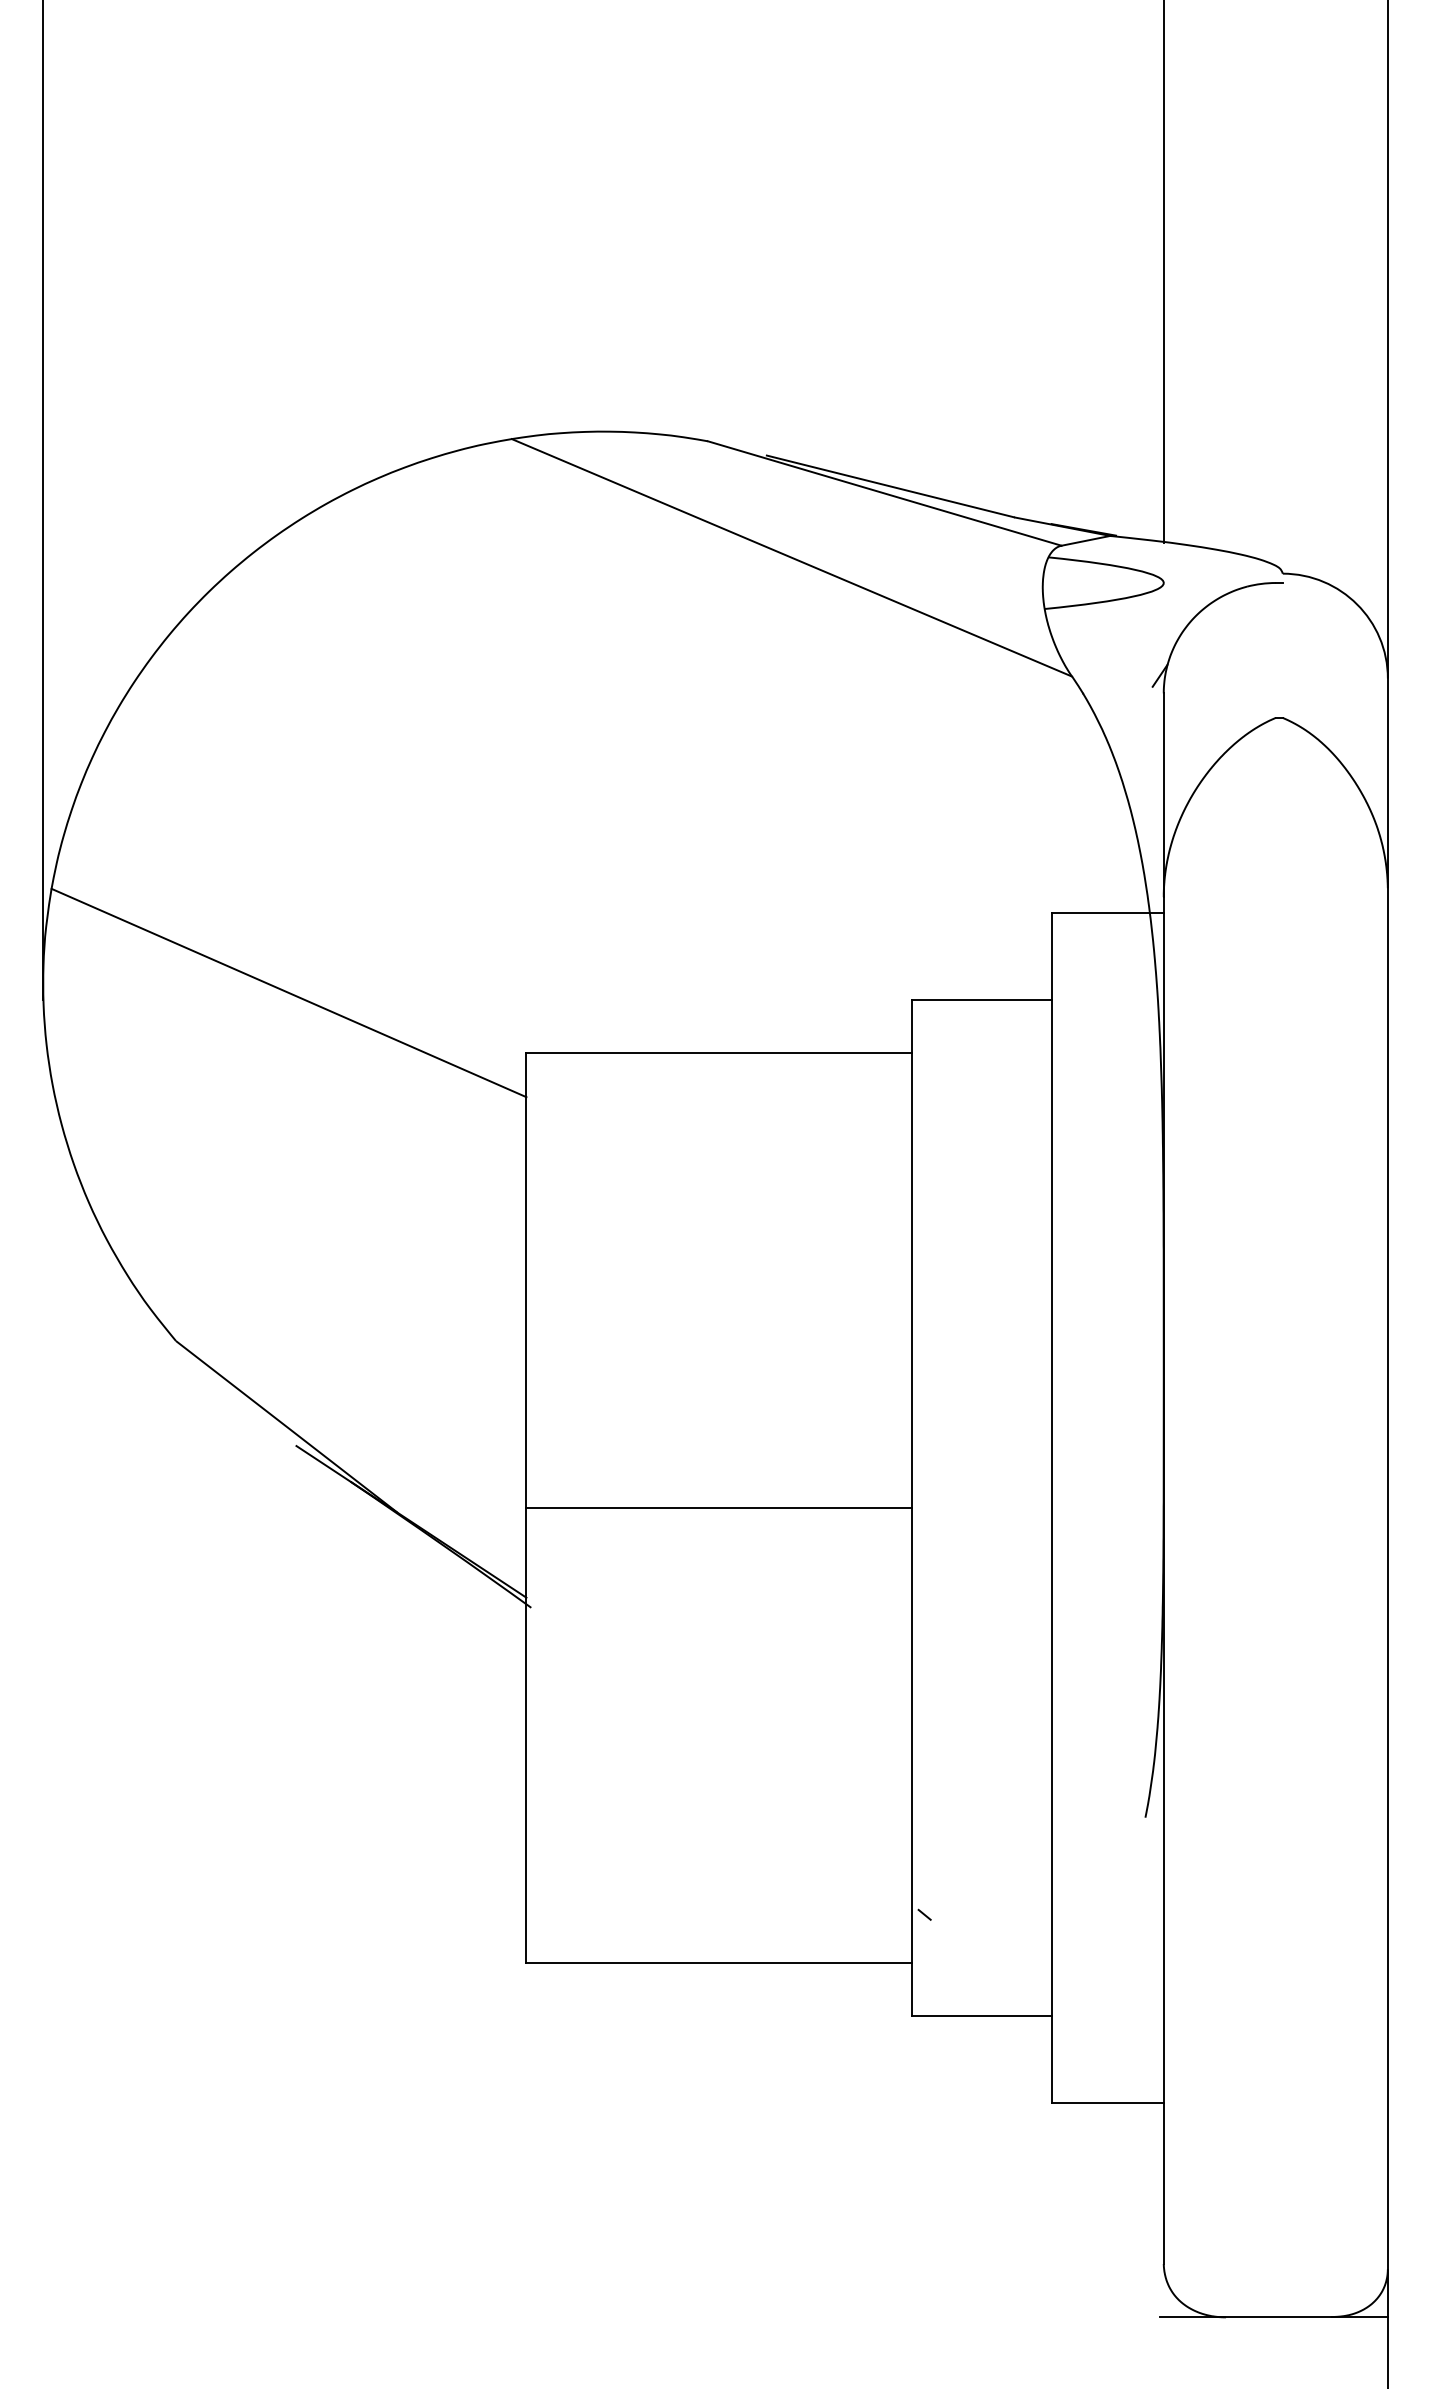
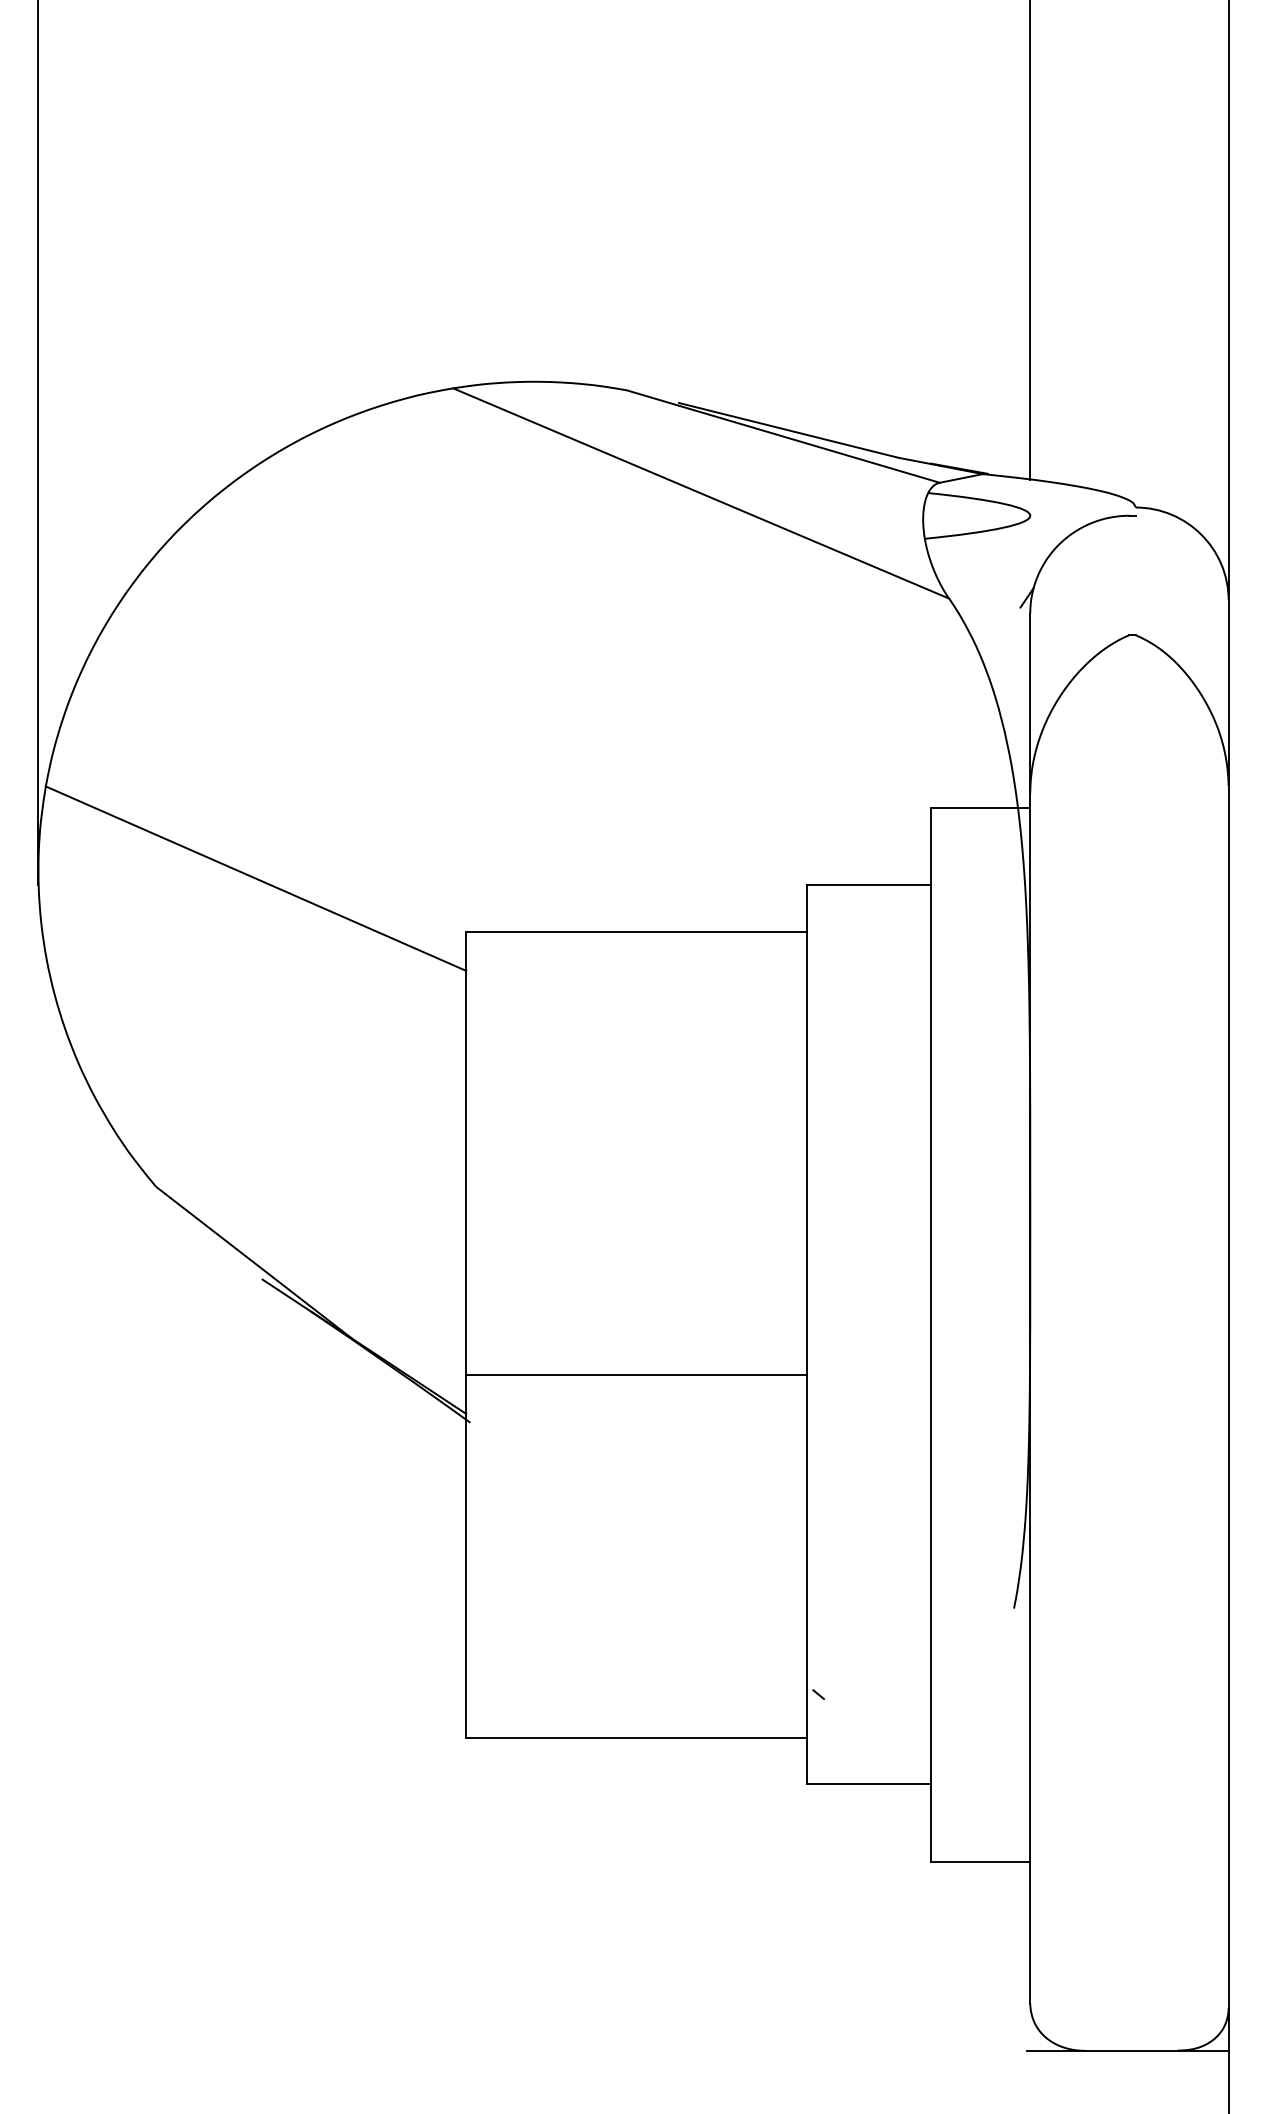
line: (718, 1508) -> (636, 1375), moved

